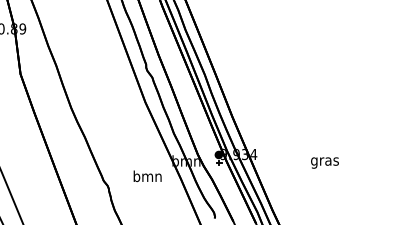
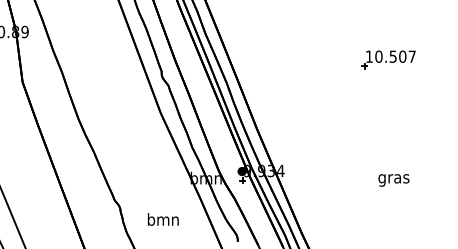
part: (350, 53) -> (387, 59), added
text: (324, 162) -> (393, 179), moved
text: (147, 176) -> (163, 219), moved

